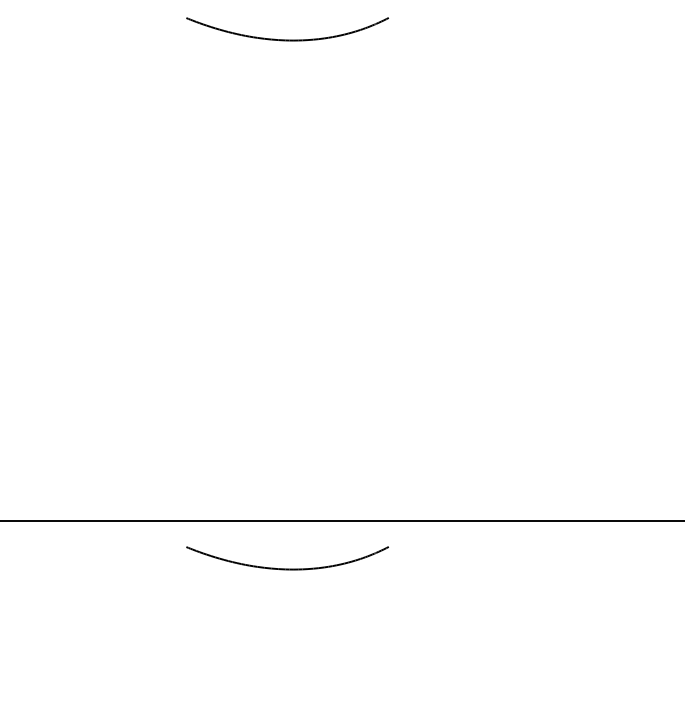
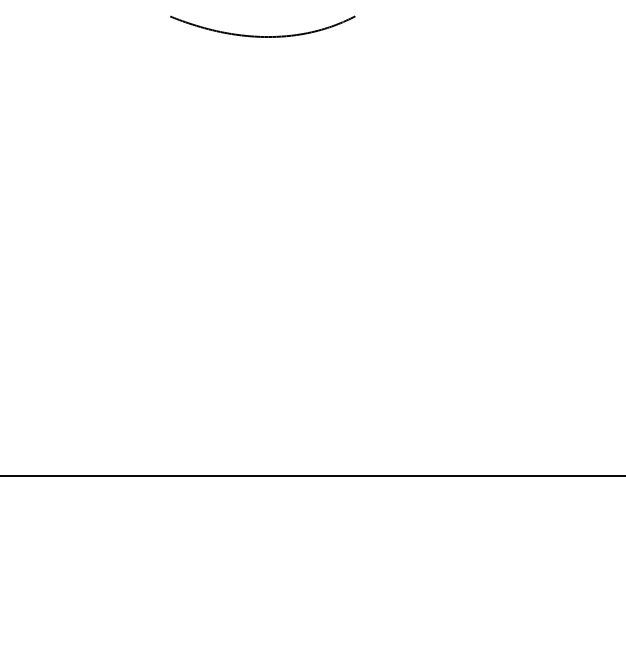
curve: (287, 568) -> (262, 519), removed

